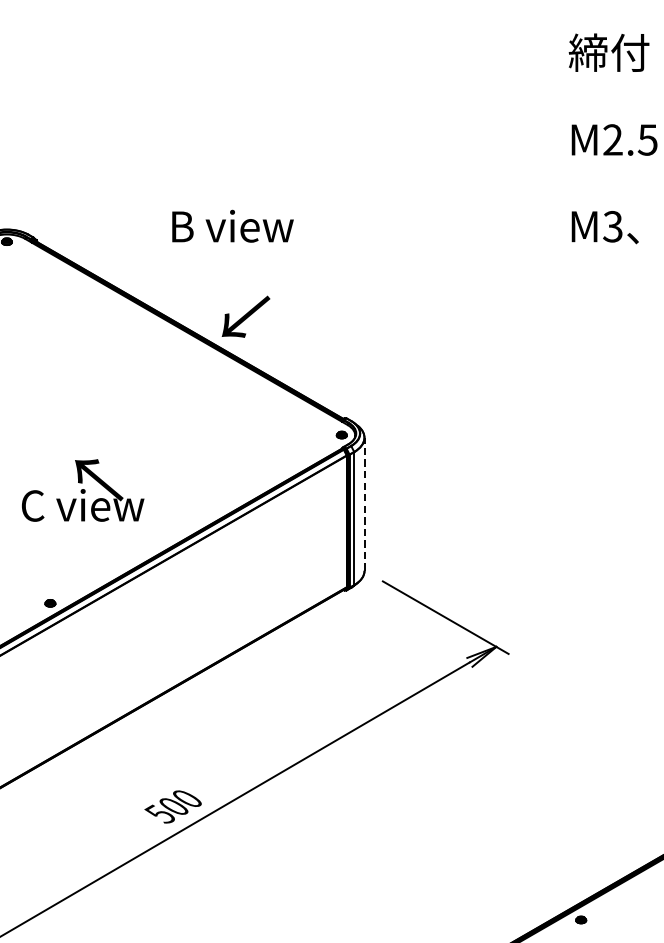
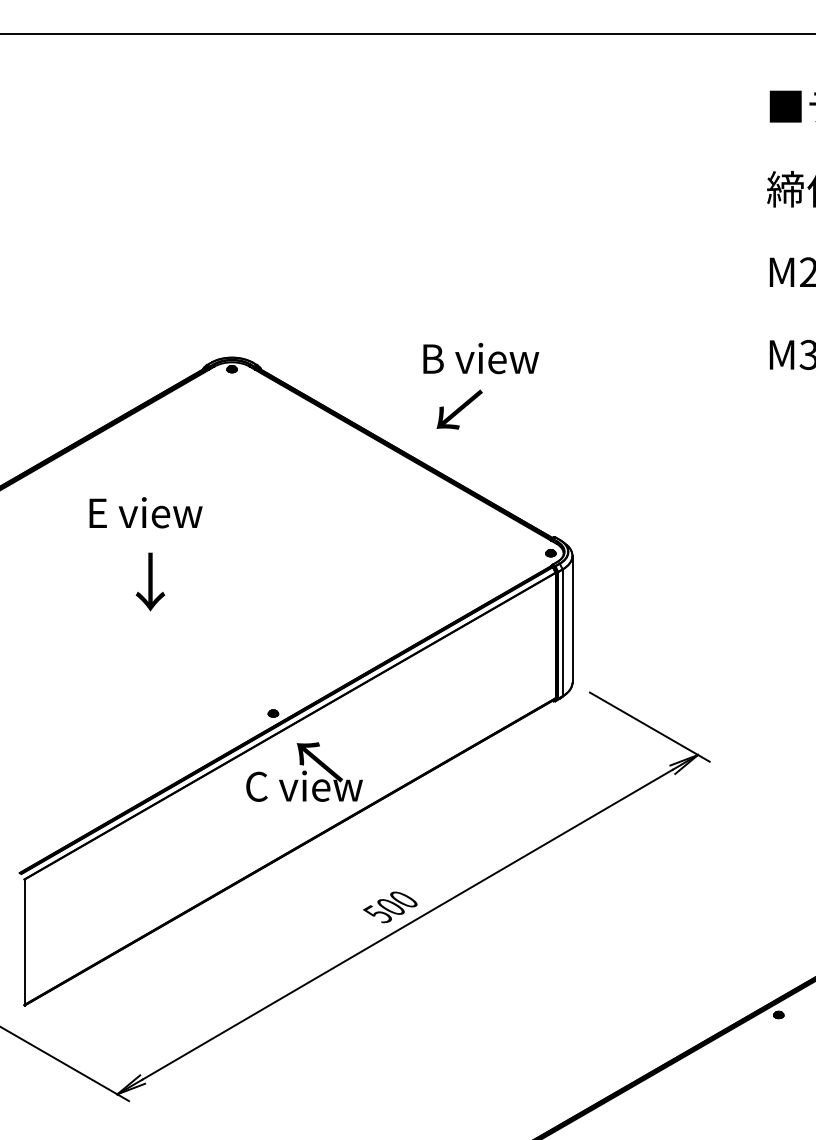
text: (233, 226) -> (481, 358), moved
text: (245, 316) -> (459, 409), moved
text: (83, 489) -> (304, 771), moved
line: (364, 503) -> (572, 618), dashed -> solid

